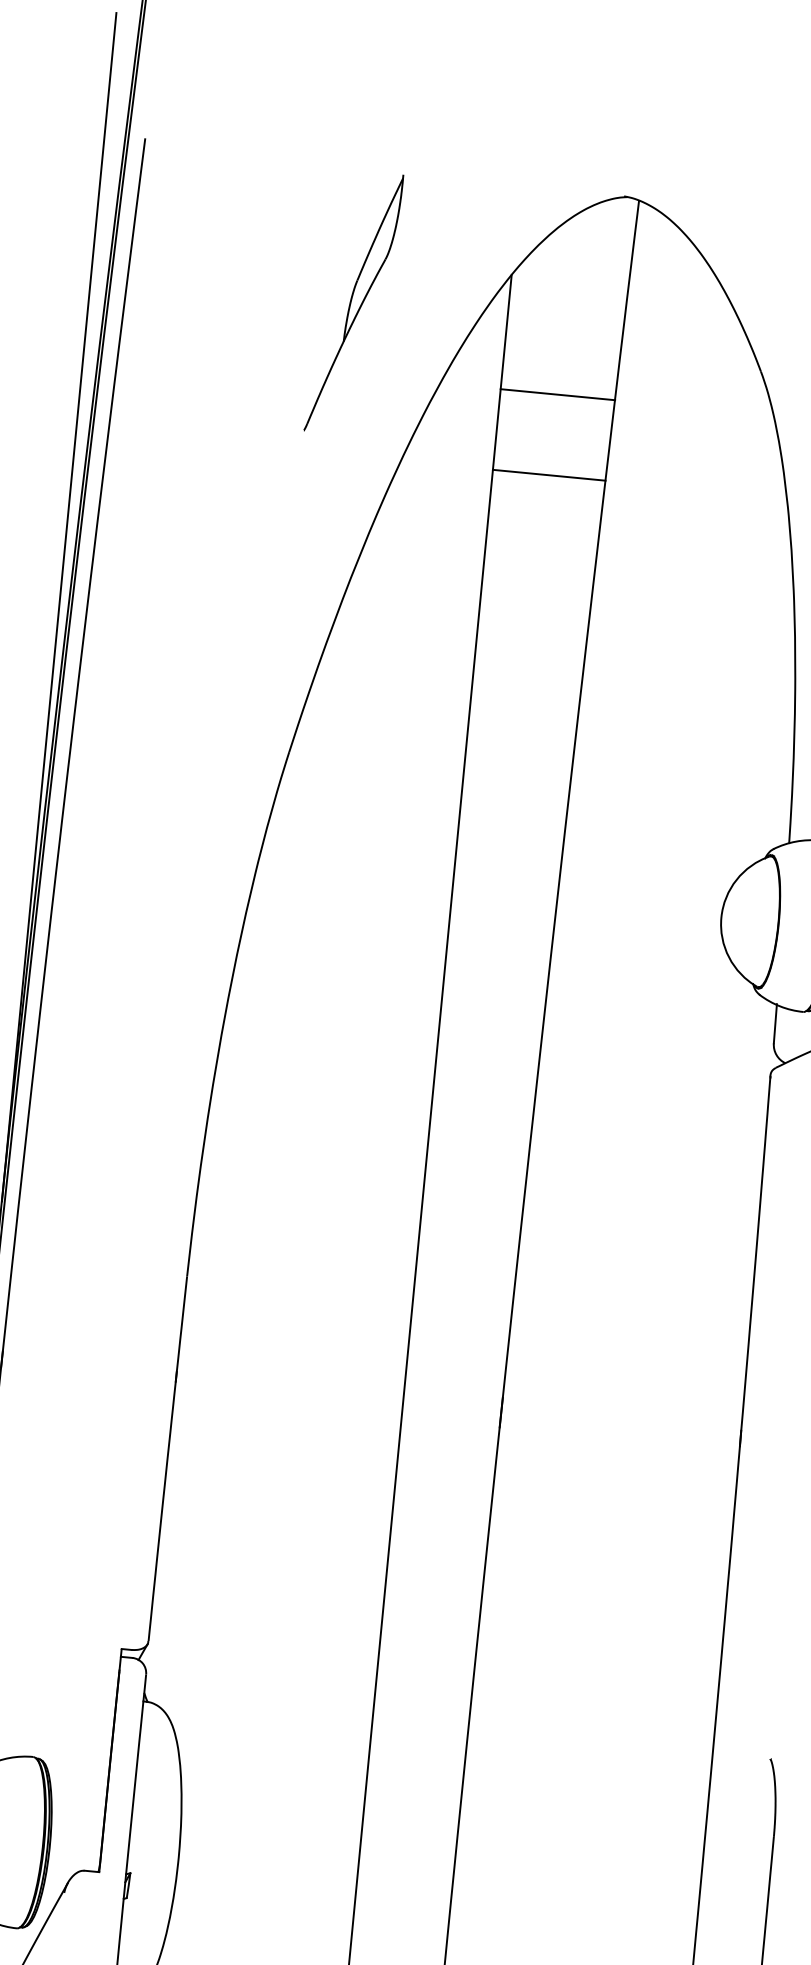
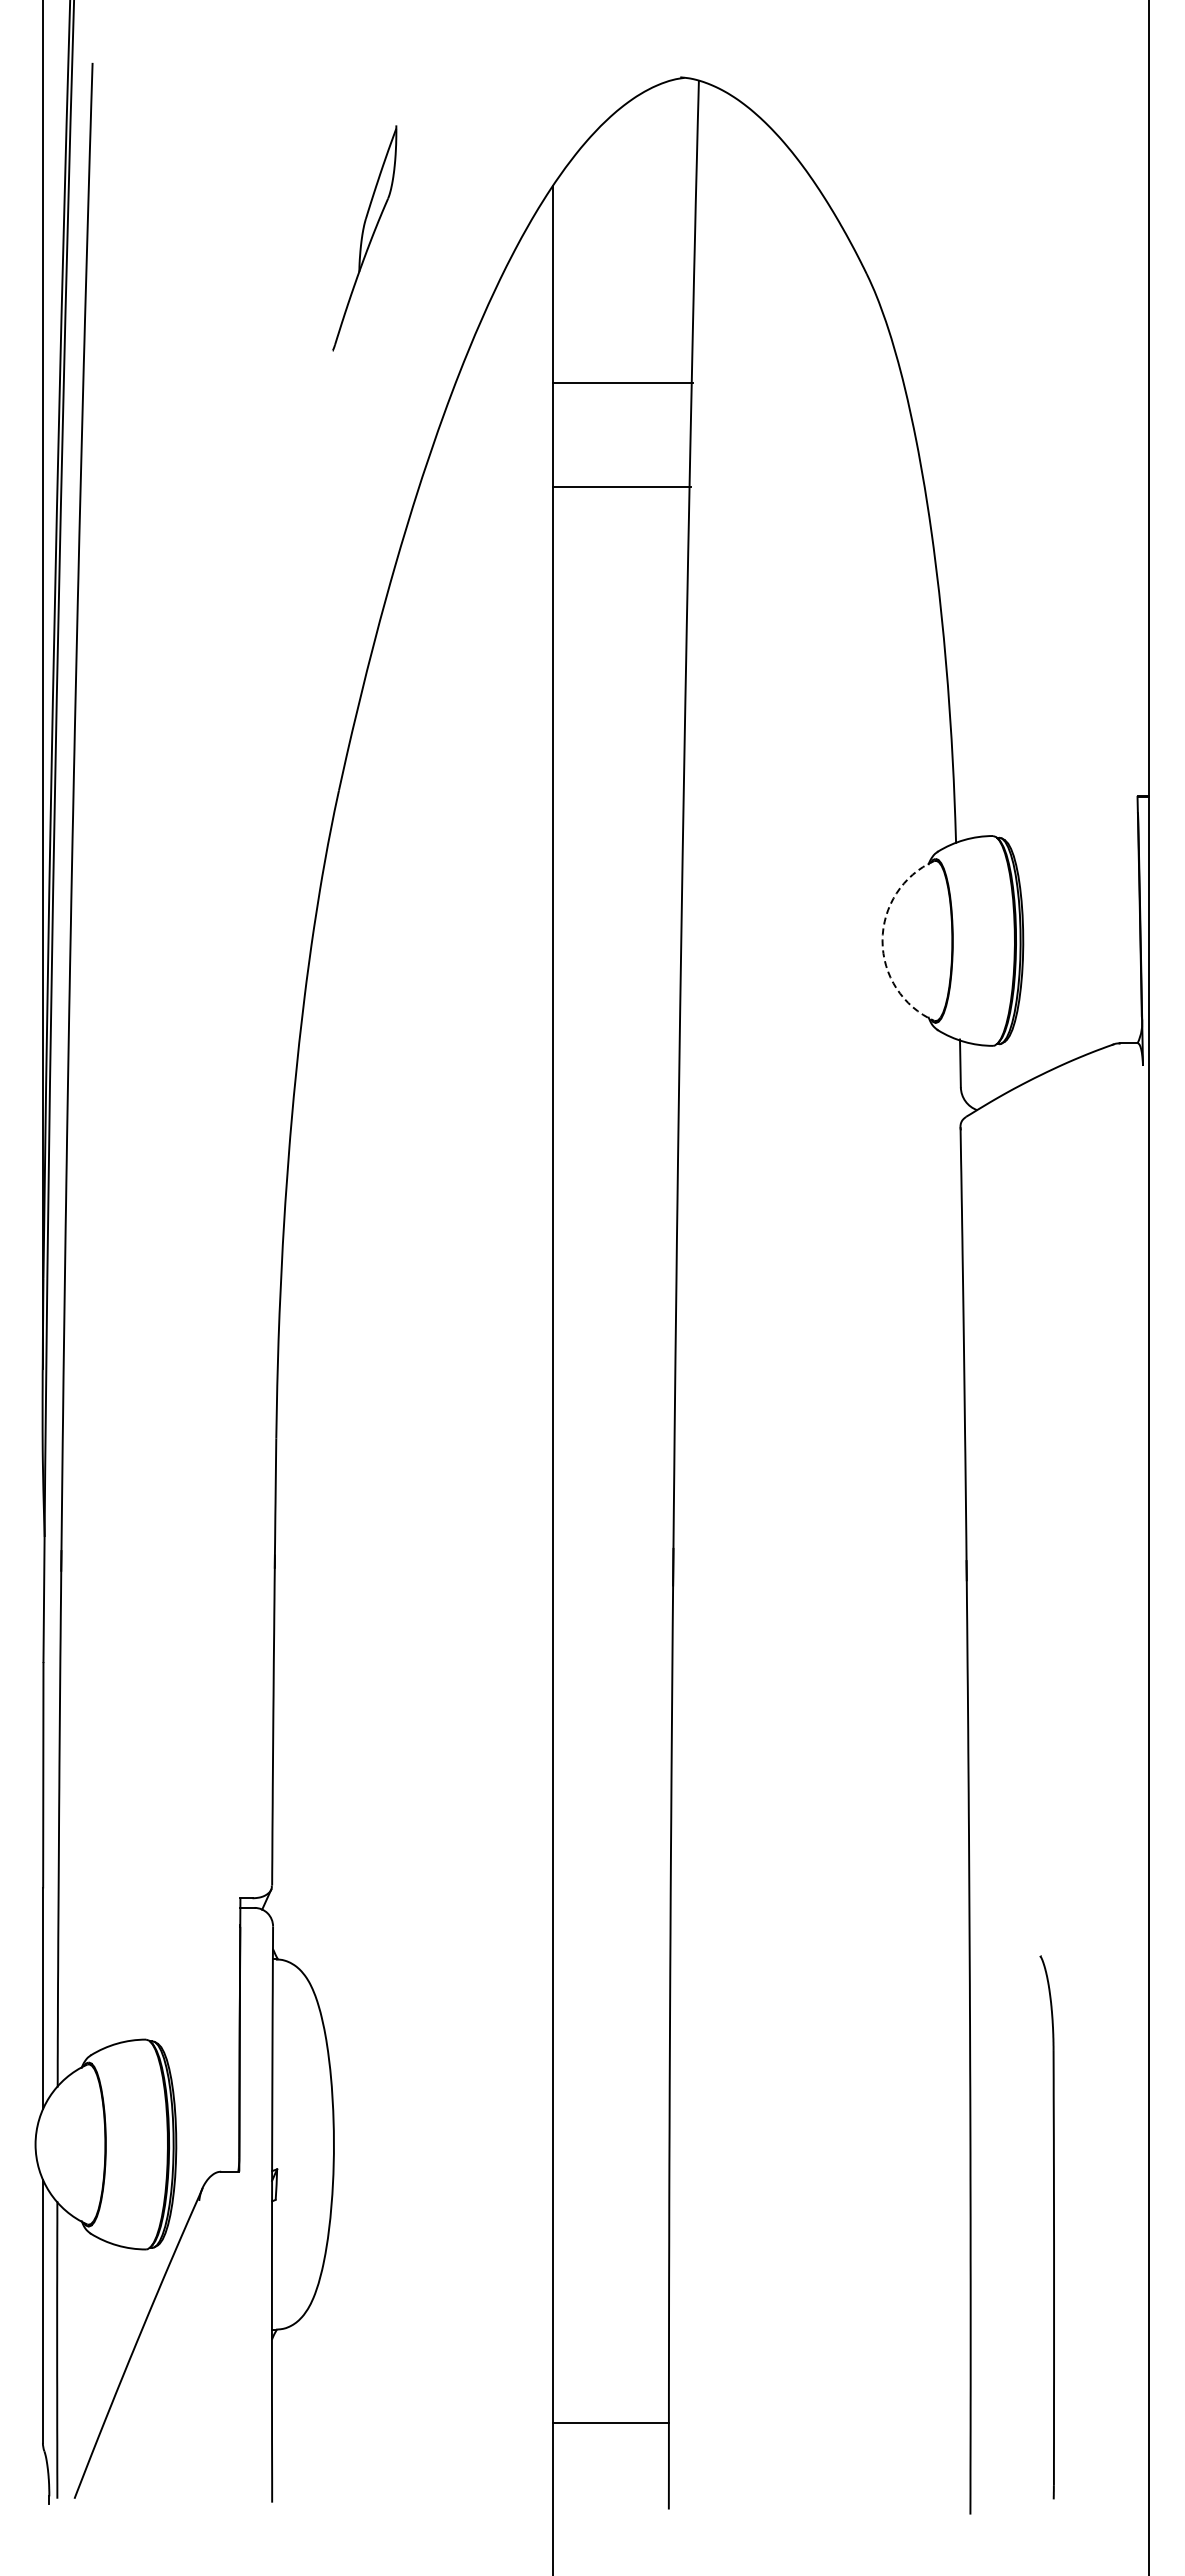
part: (353, 303) -> (364, 238), size x0.7
line: (558, 394) -> (623, 382), moved
line: (548, 475) -> (621, 487), moved
arc: (721, 917) -> (882, 940), solid -> dashed

